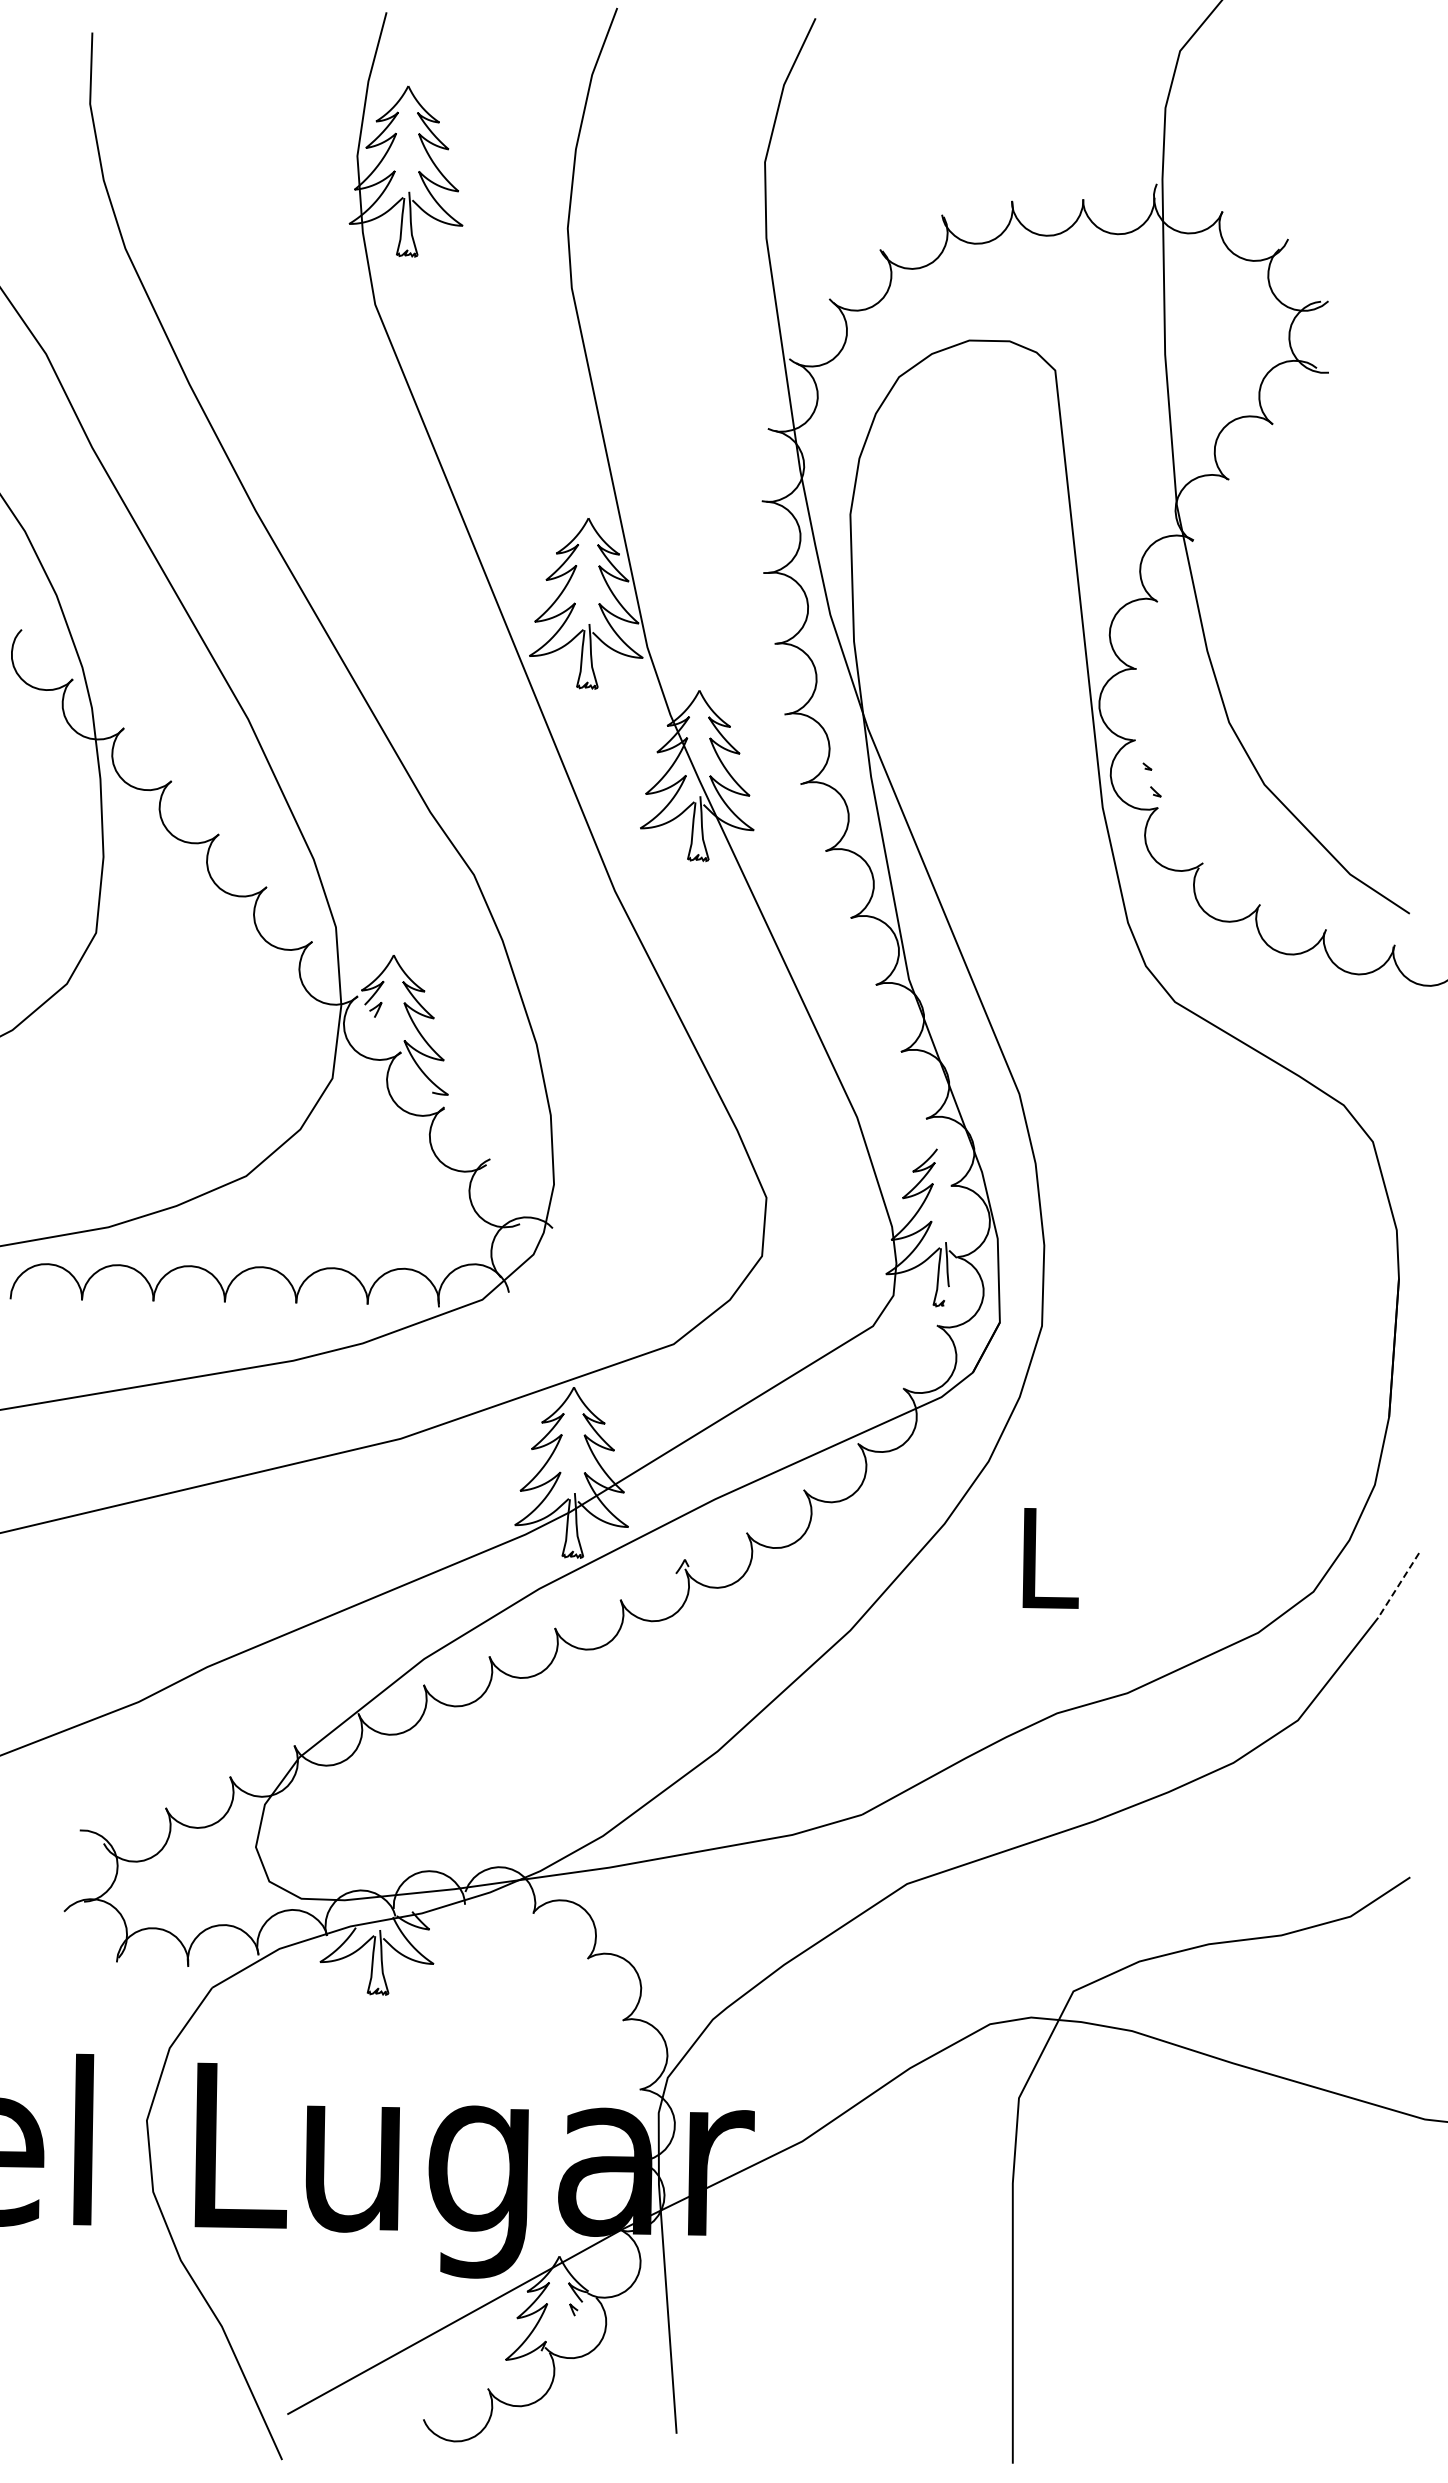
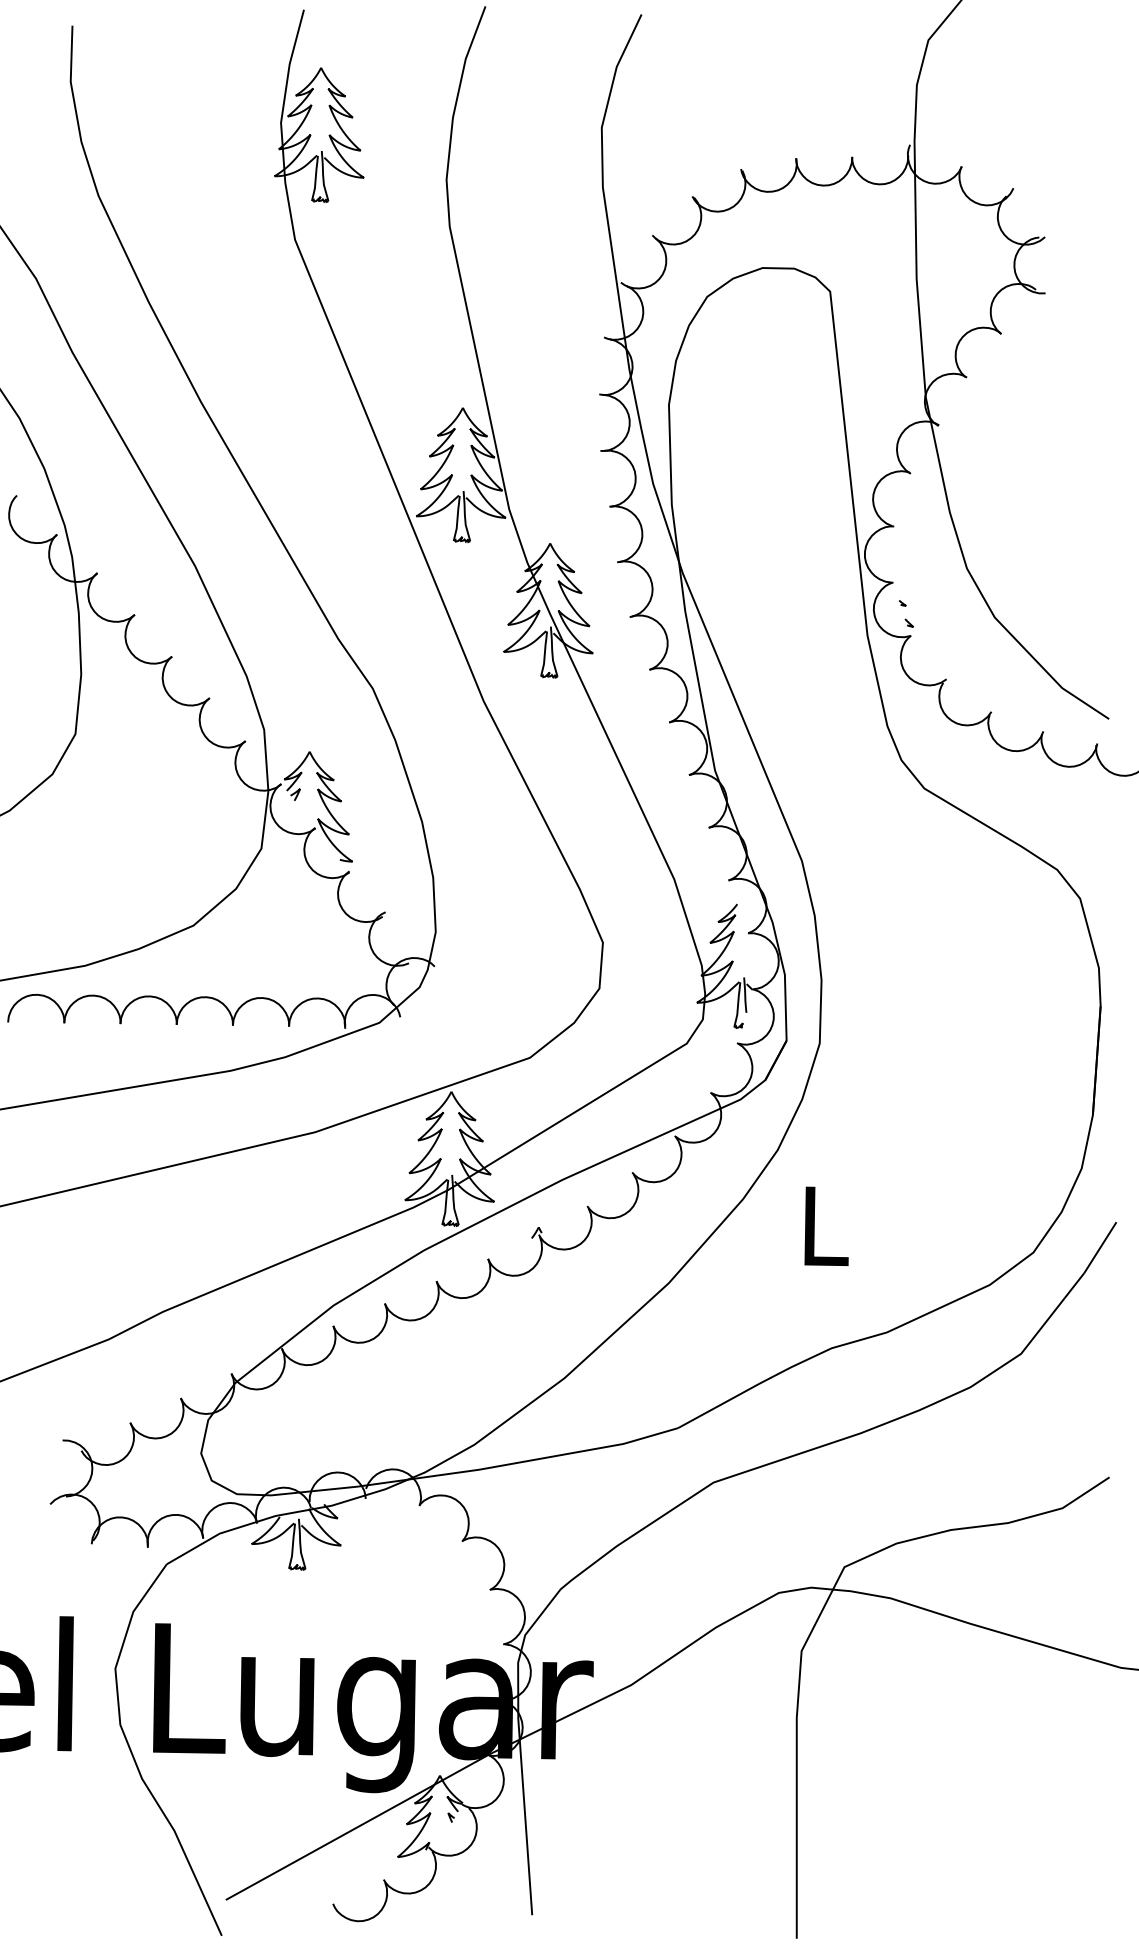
line: (1398, 1585) -> (1100, 1247), dashed -> solid

